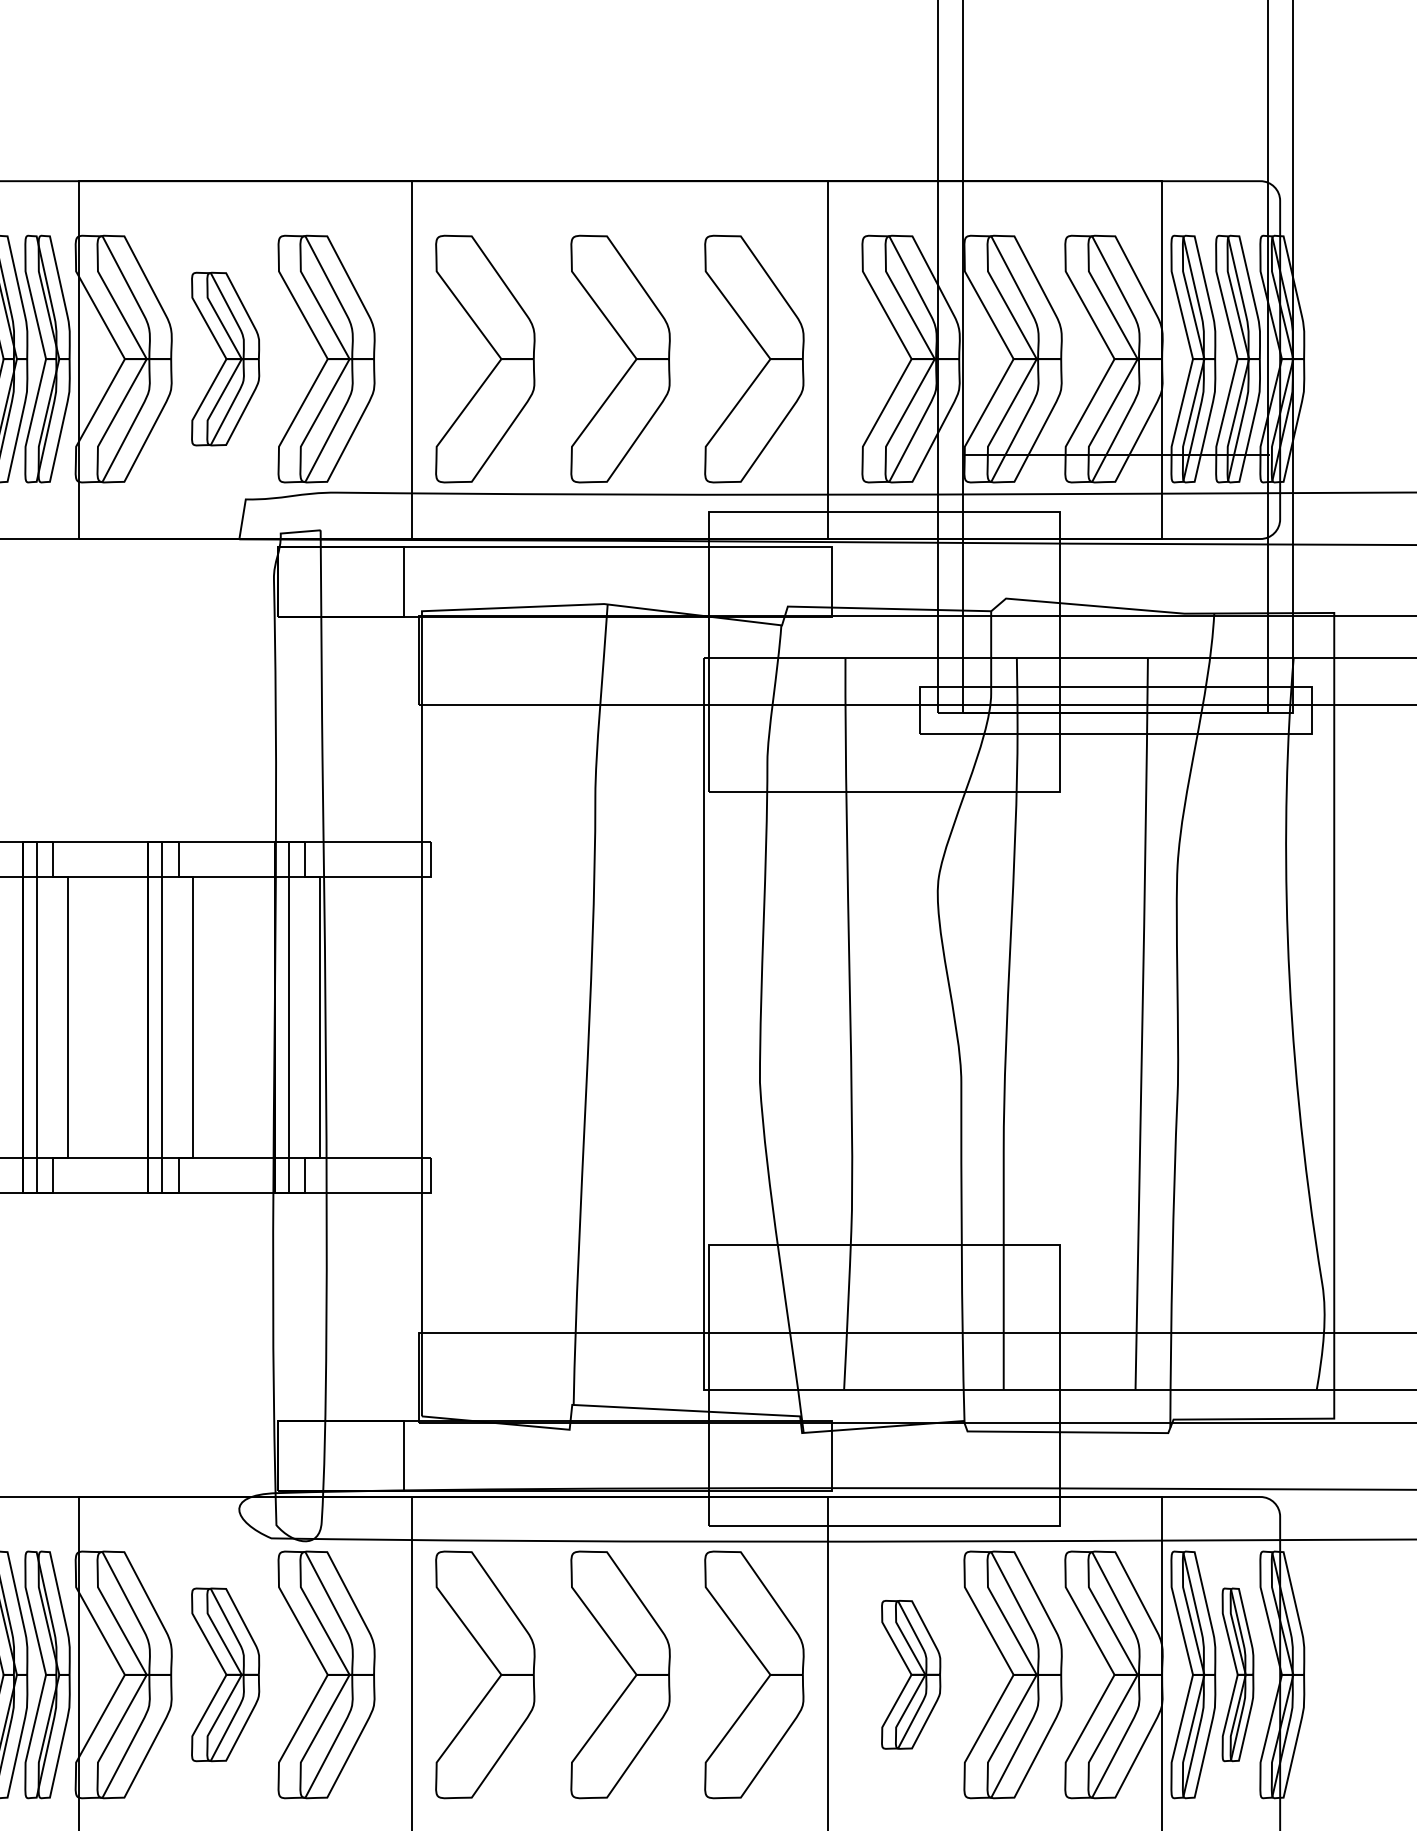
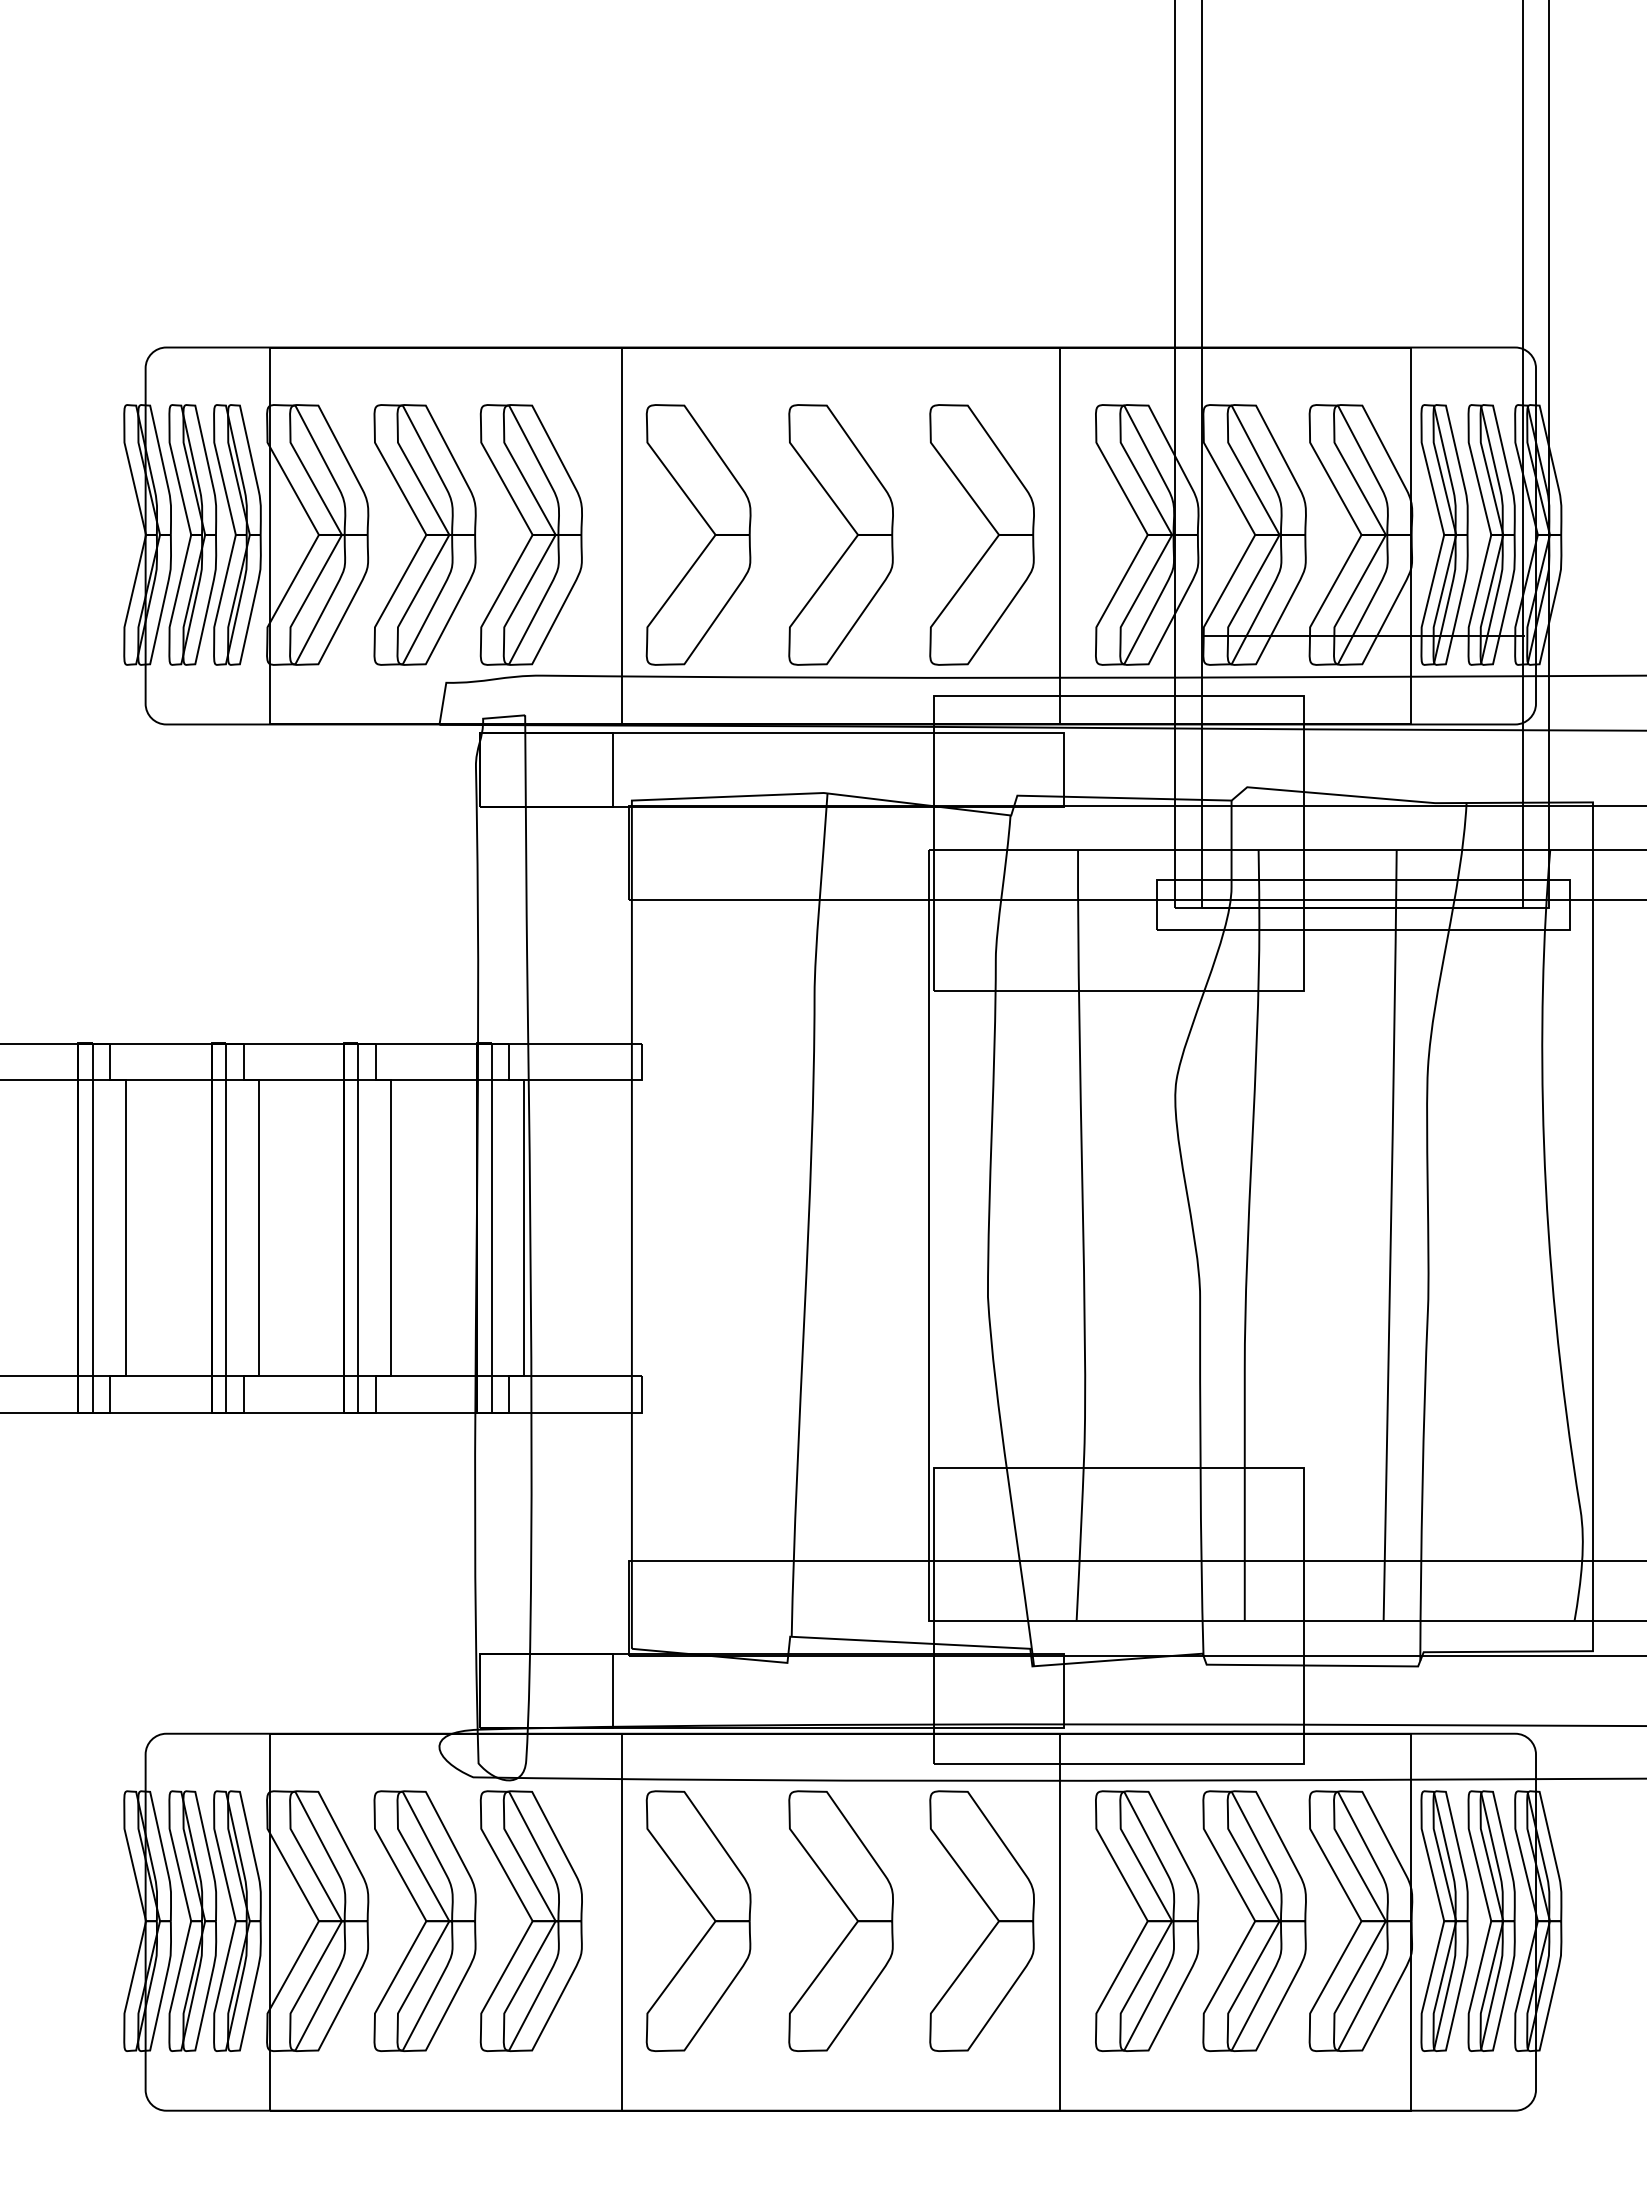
part: (225, 358) -> (424, 534), size x1.43
part: (225, 1674) -> (424, 1920), size x1.43
part: (911, 1674) -> (1147, 1920), size x1.67
part: (1237, 1674) -> (1491, 1920), size x1.43

